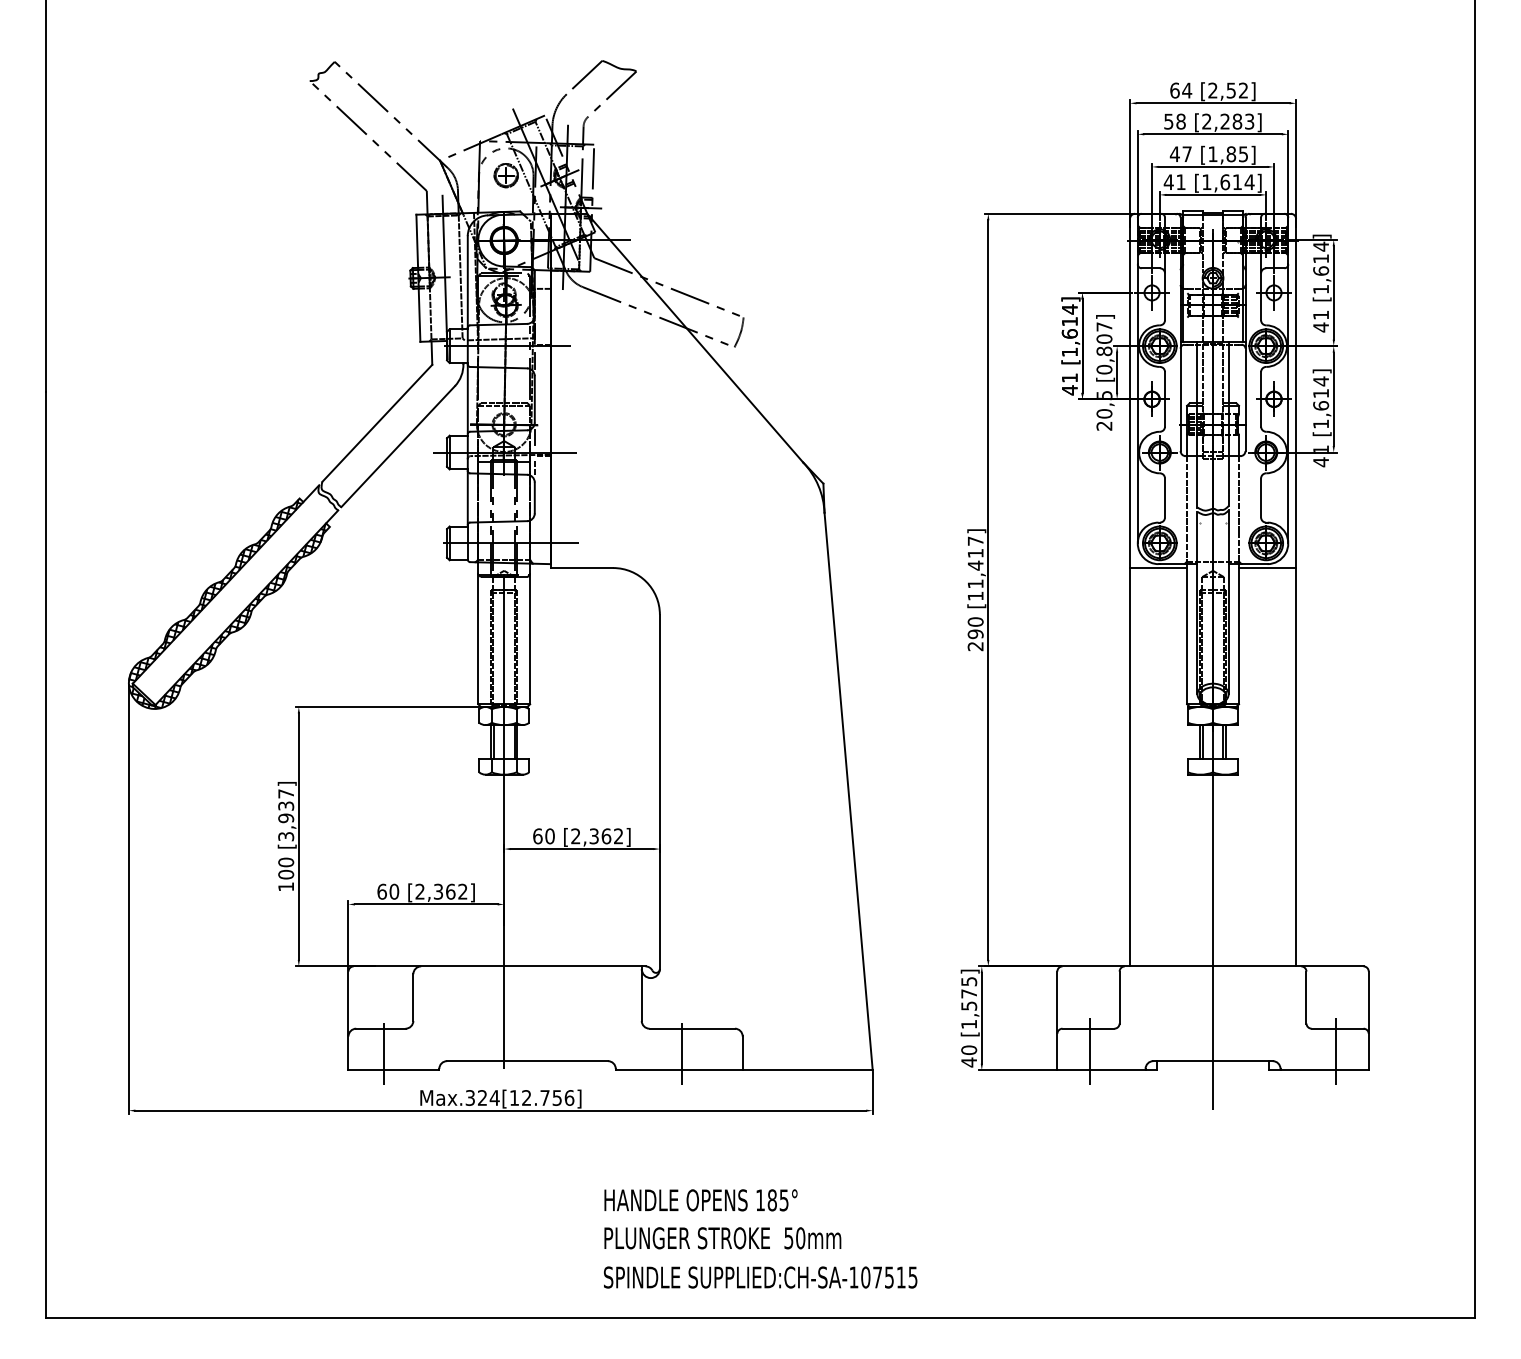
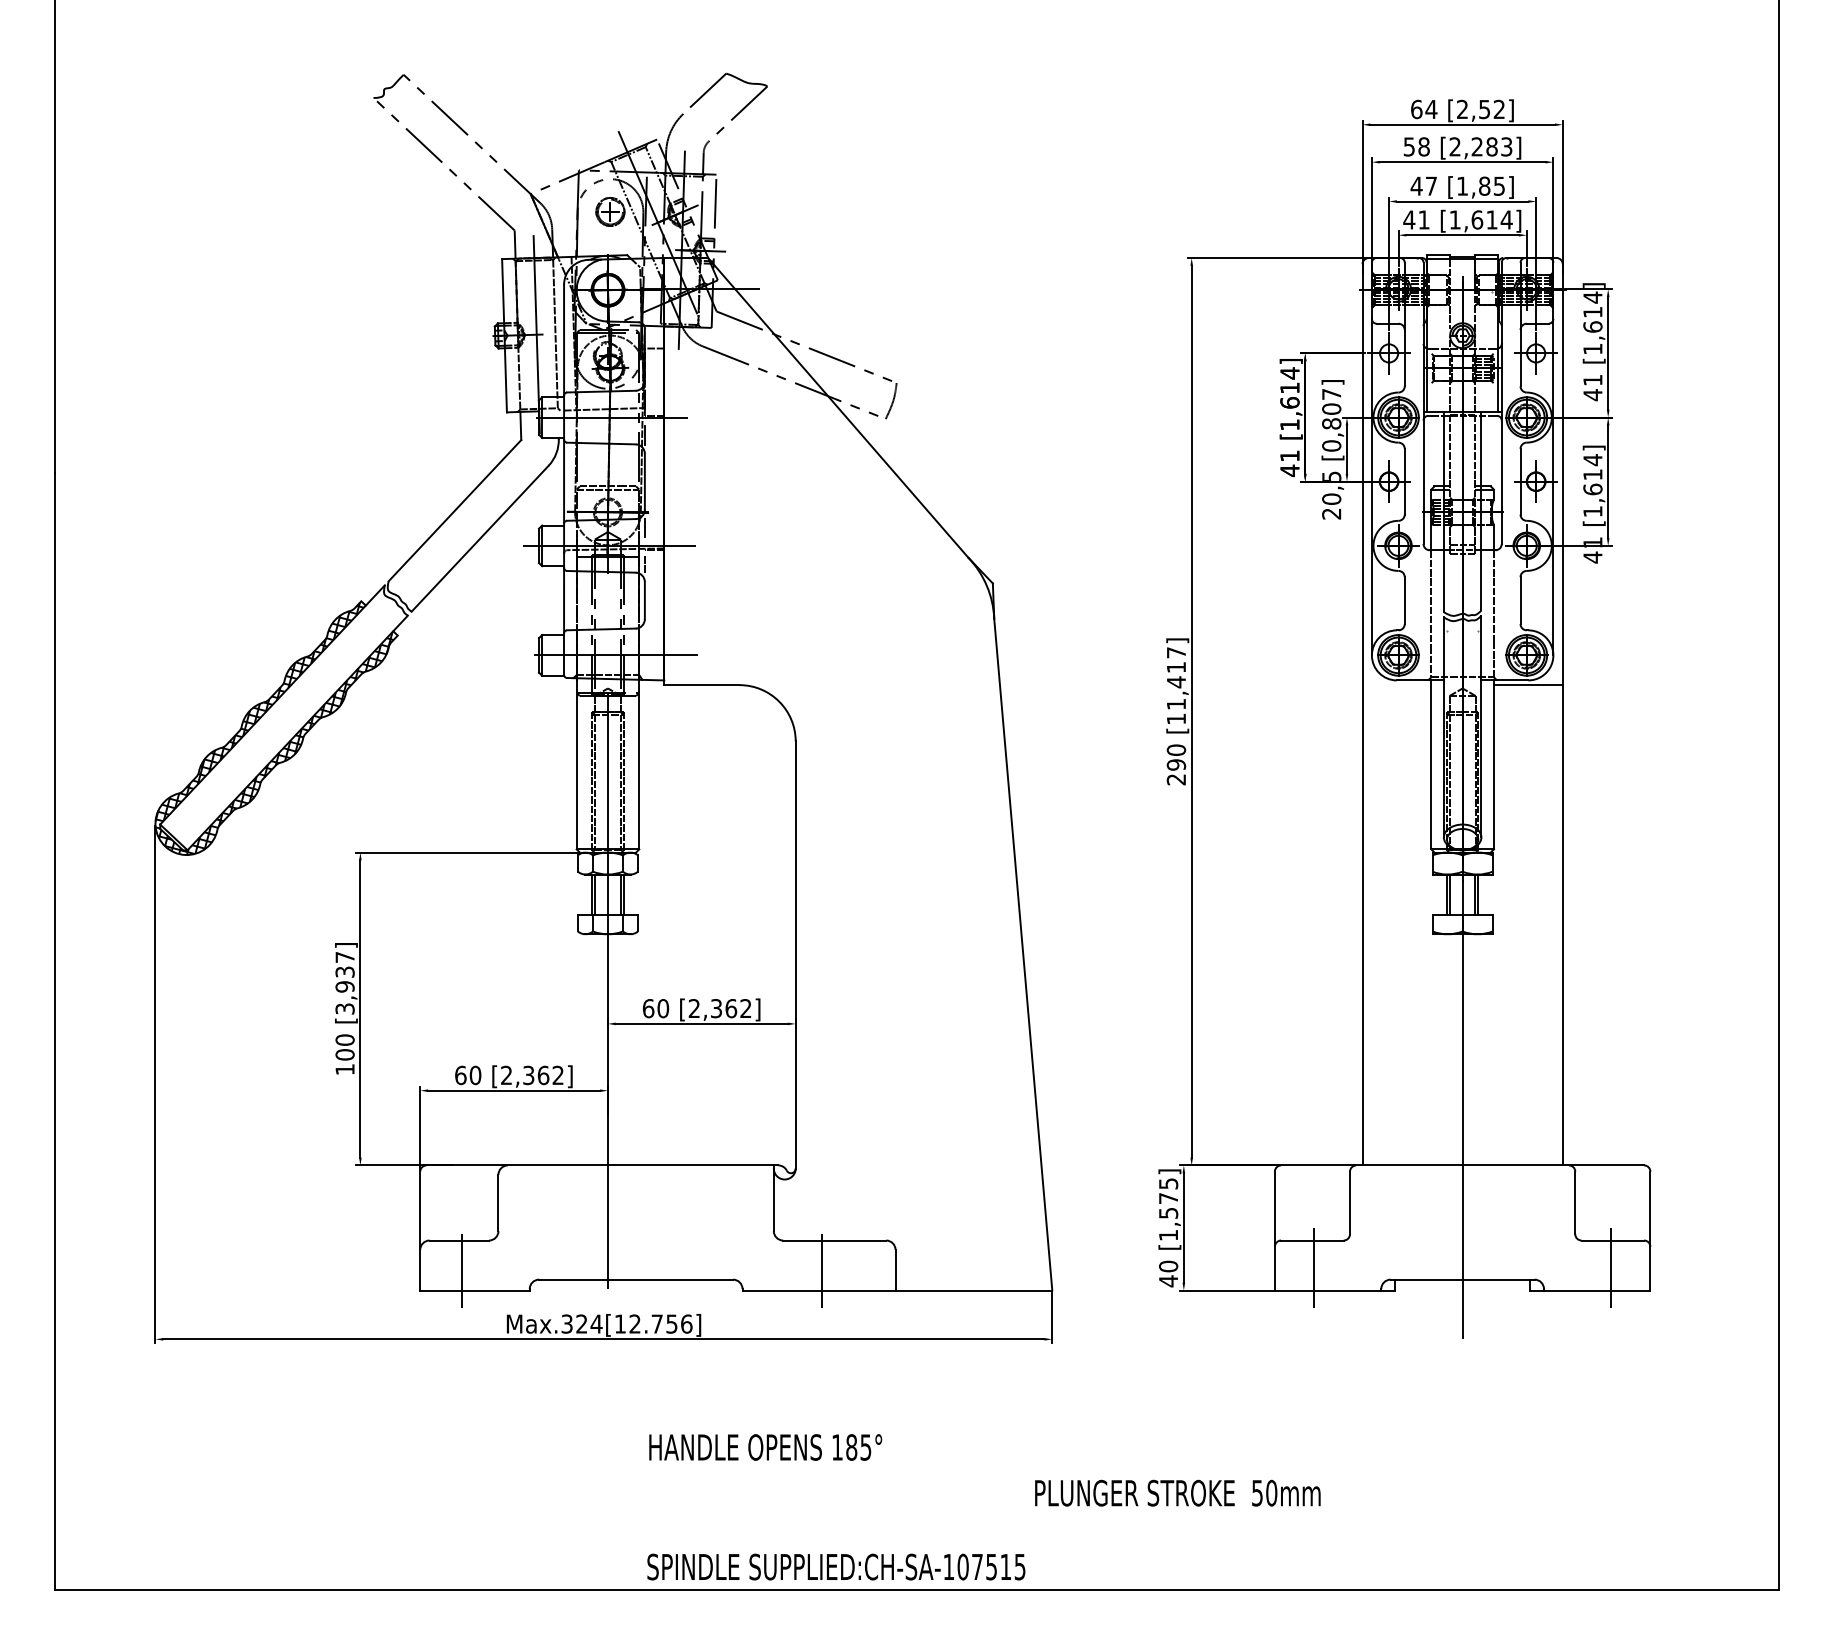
line: (1158, 568) -> (1396, 685), removed
text: (700, 1200) -> (765, 1447), moved
text: (722, 1238) -> (1177, 1493), moved
text: (760, 1277) -> (836, 1567), moved

